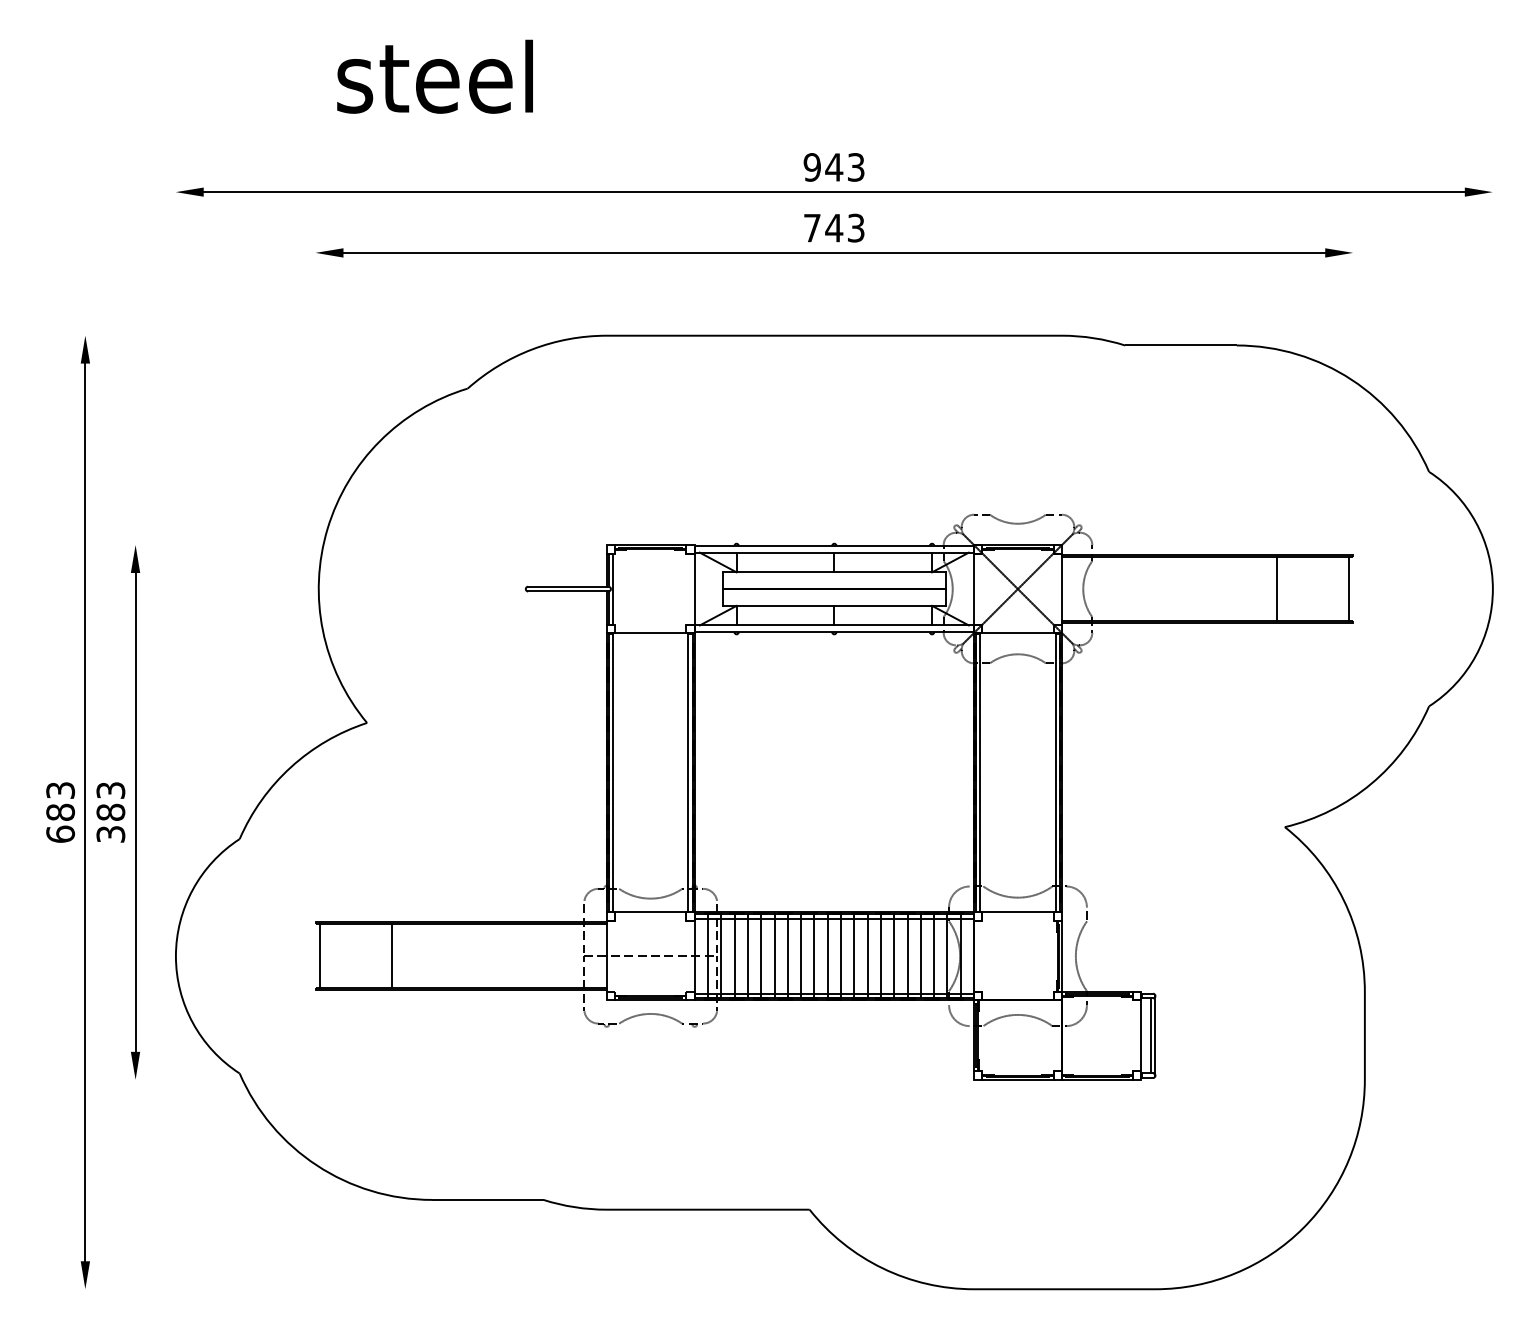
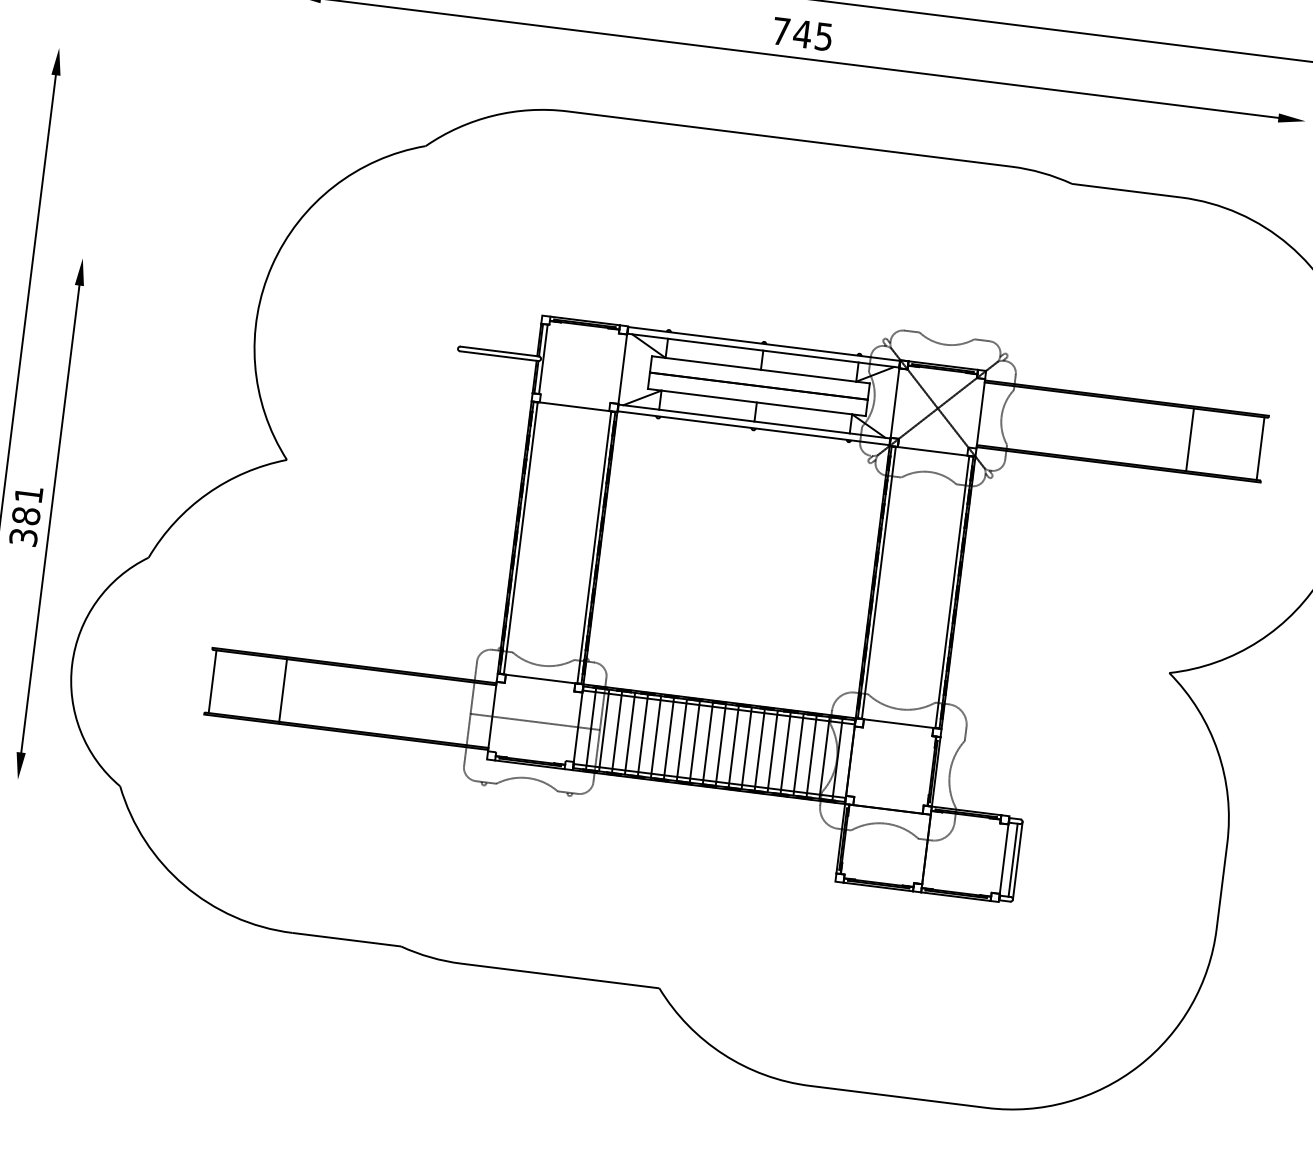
text: (856, 227) -> (824, 36), 743 -> 745
text: (110, 790) -> (28, 494), 383 -> 381

